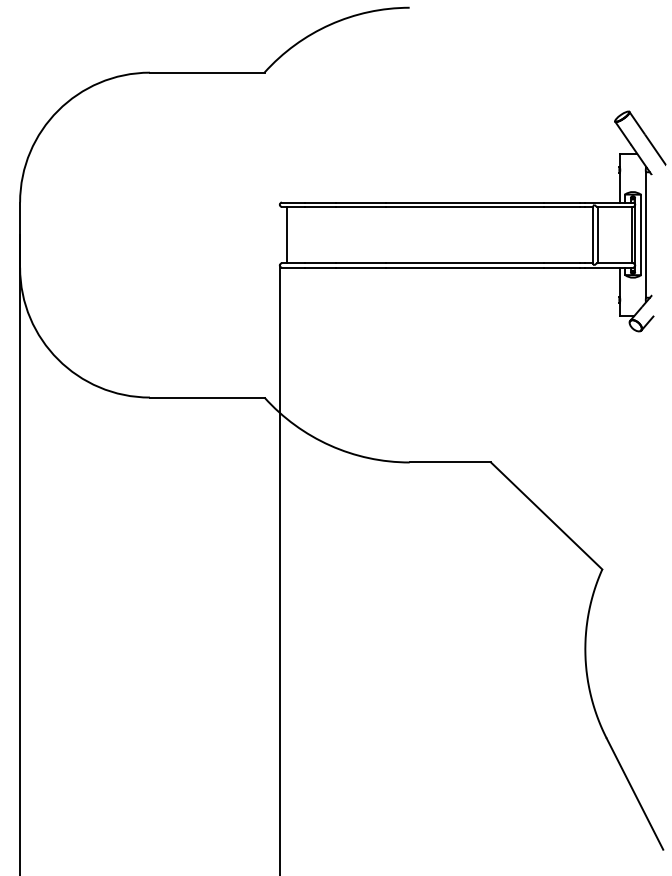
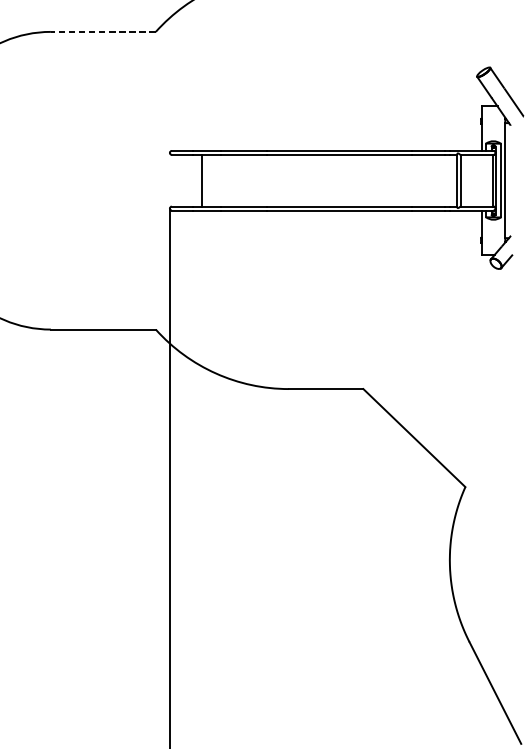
line: (206, 72) -> (102, 31), solid -> dashed
line: (287, 234) -> (202, 180), moved

